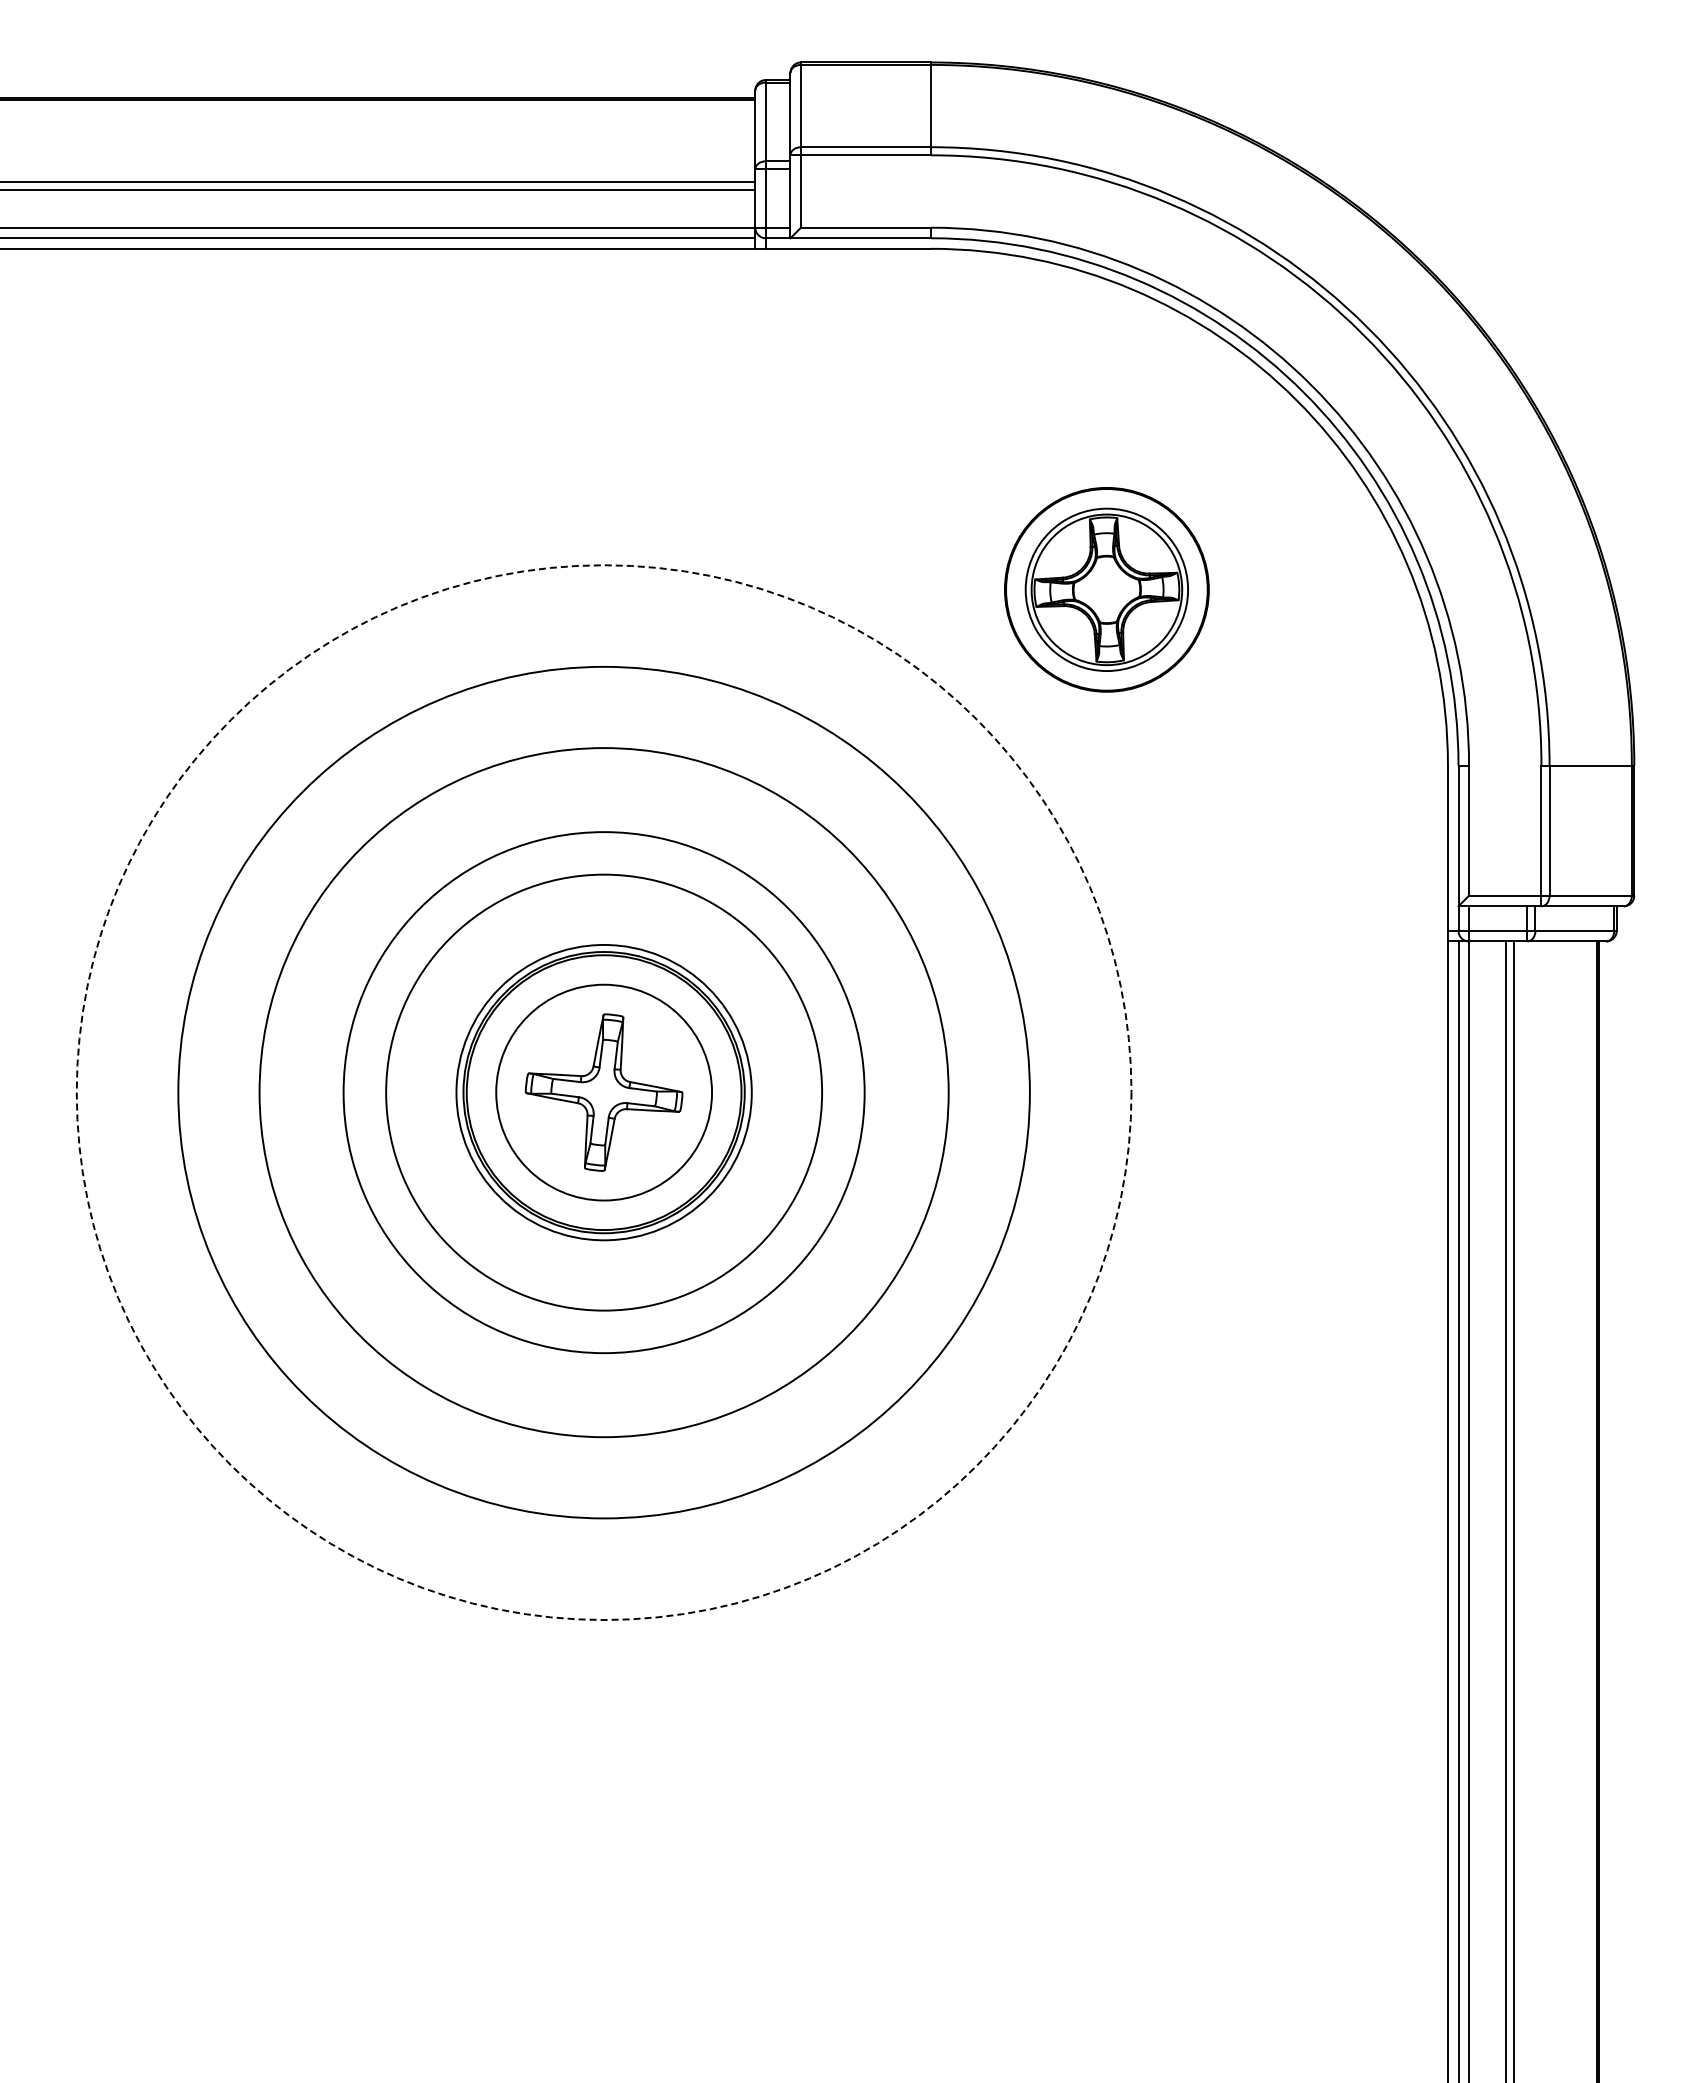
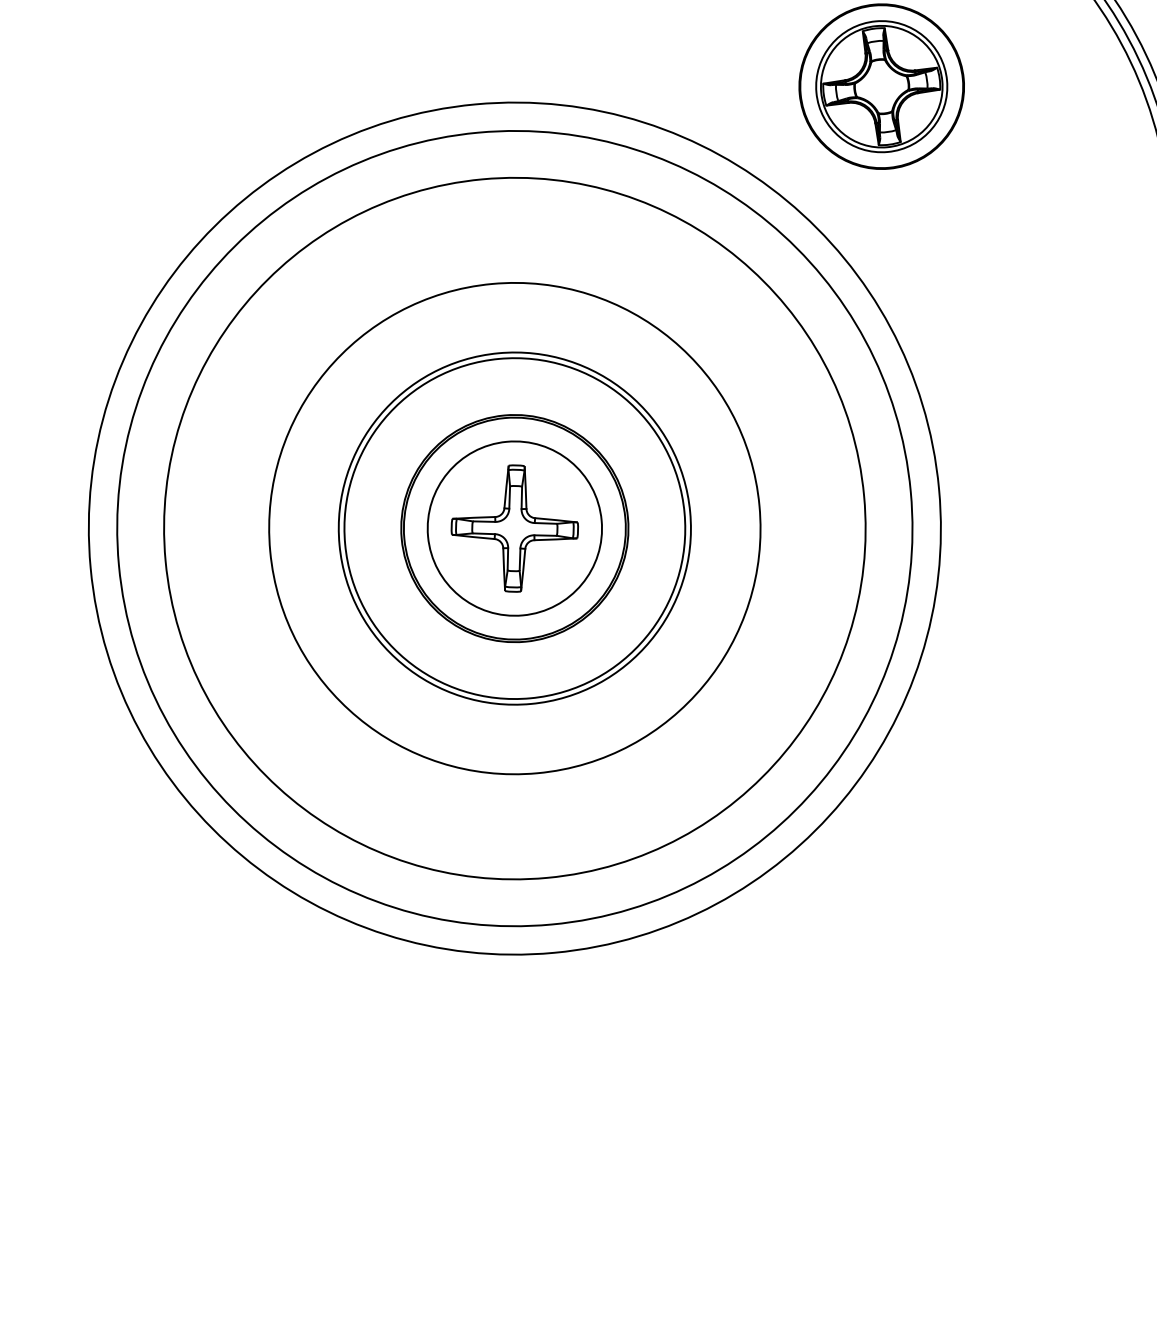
circle: (603, 1092) -> (514, 528), dashed -> solid
circle: (603, 1092) -> (514, 528), size x1.43
circle: (603, 1092) -> (514, 528), size x1.67
circle: (604, 1092) -> (515, 528), size x0.71
circle: (604, 1092) -> (515, 528), size x1.43

